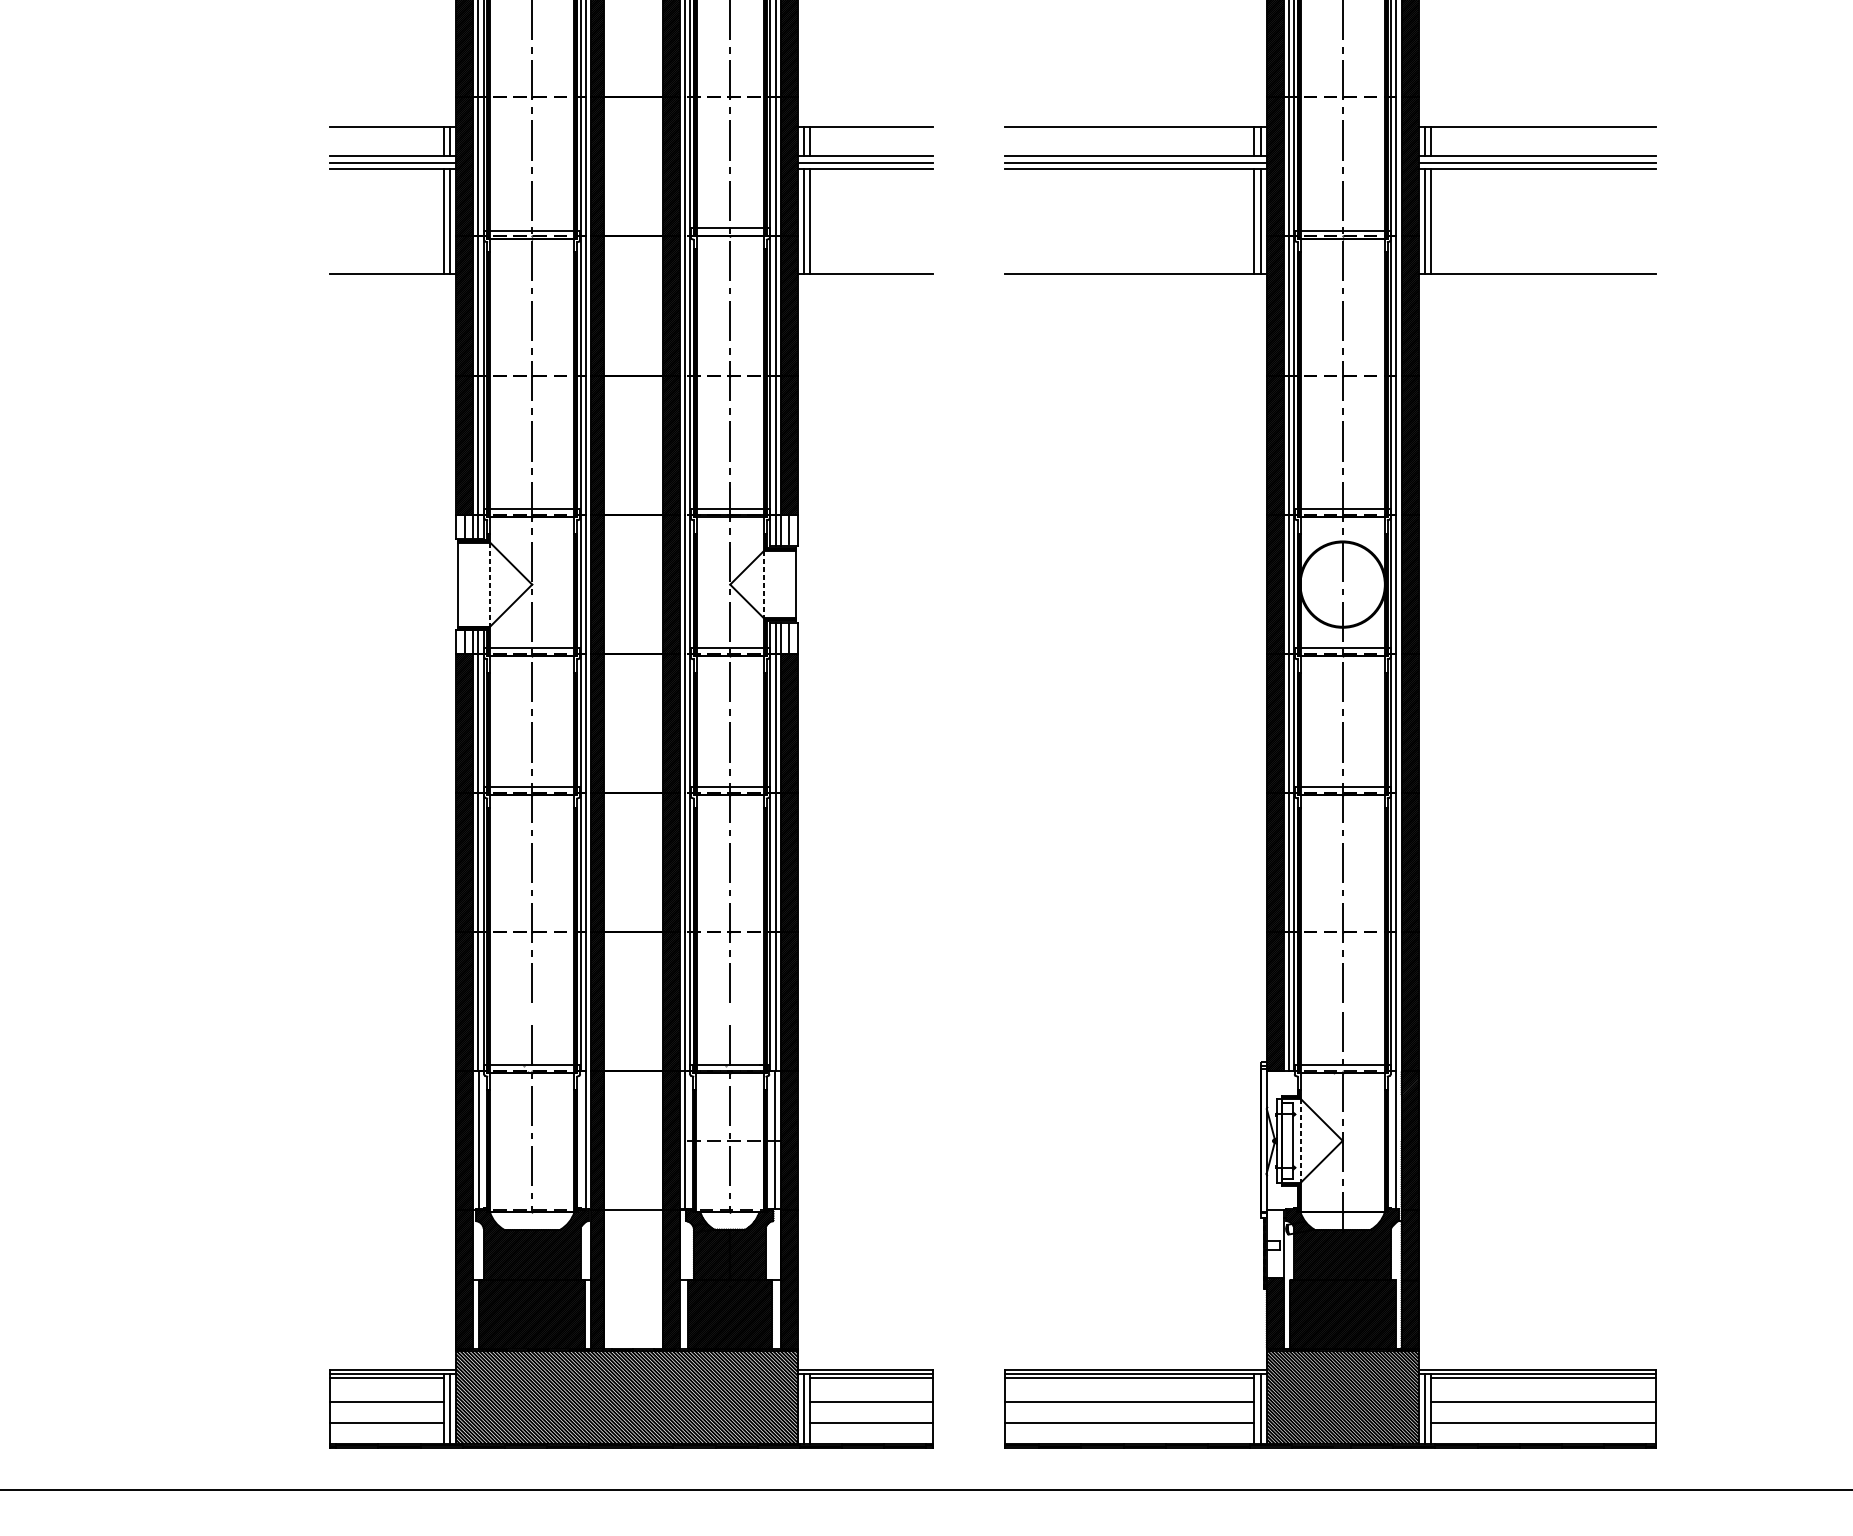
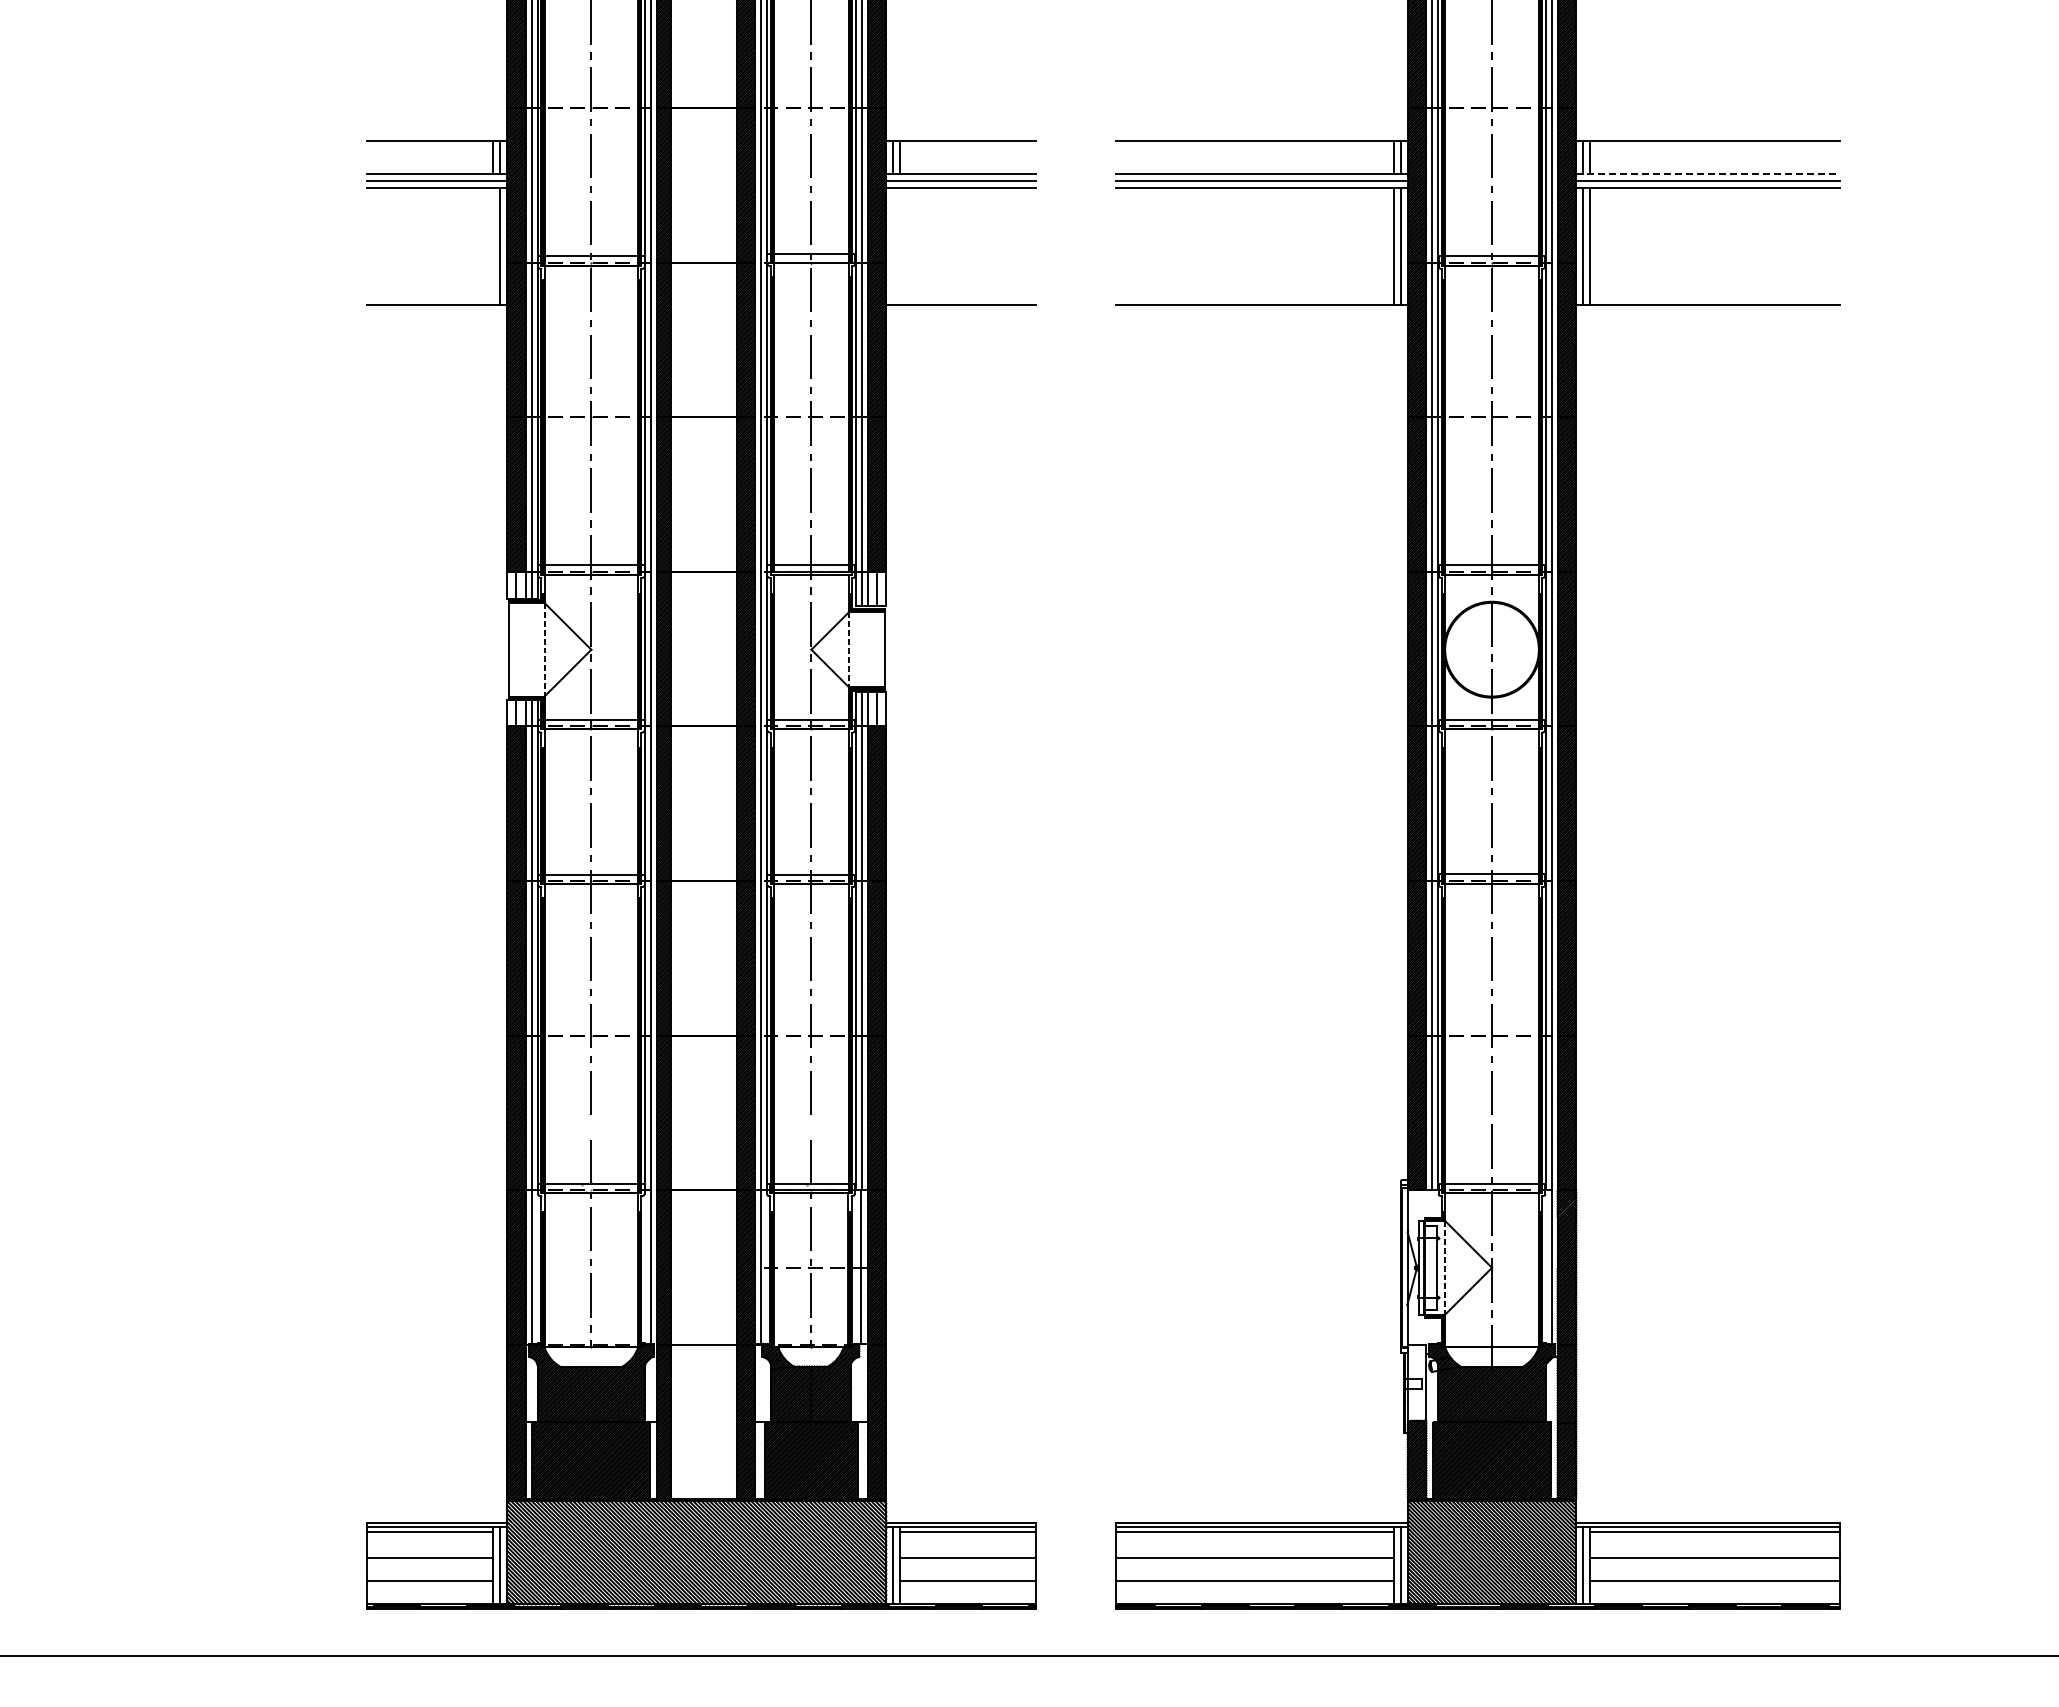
line: (1537, 156) -> (1708, 173), solid -> dashed
line: (444, 221) -> (493, 246), removed
line: (804, 221) -> (893, 246), removed
line: (810, 221) -> (900, 246), removed

